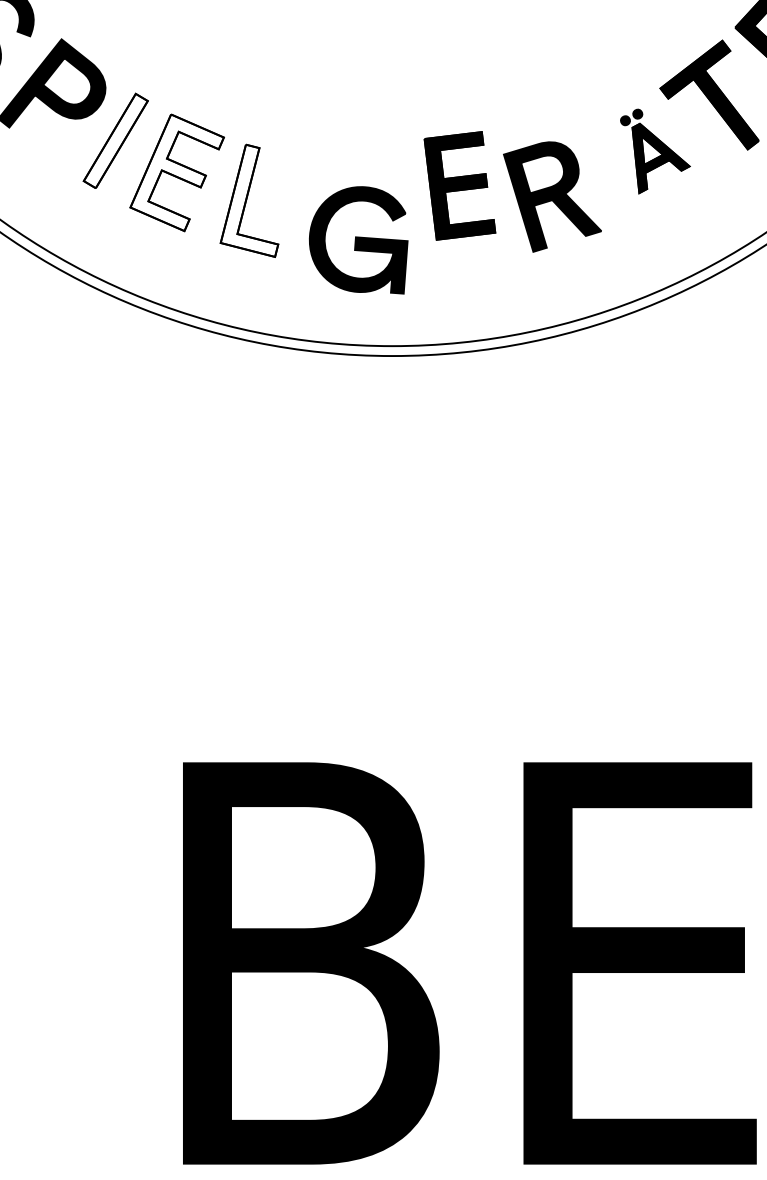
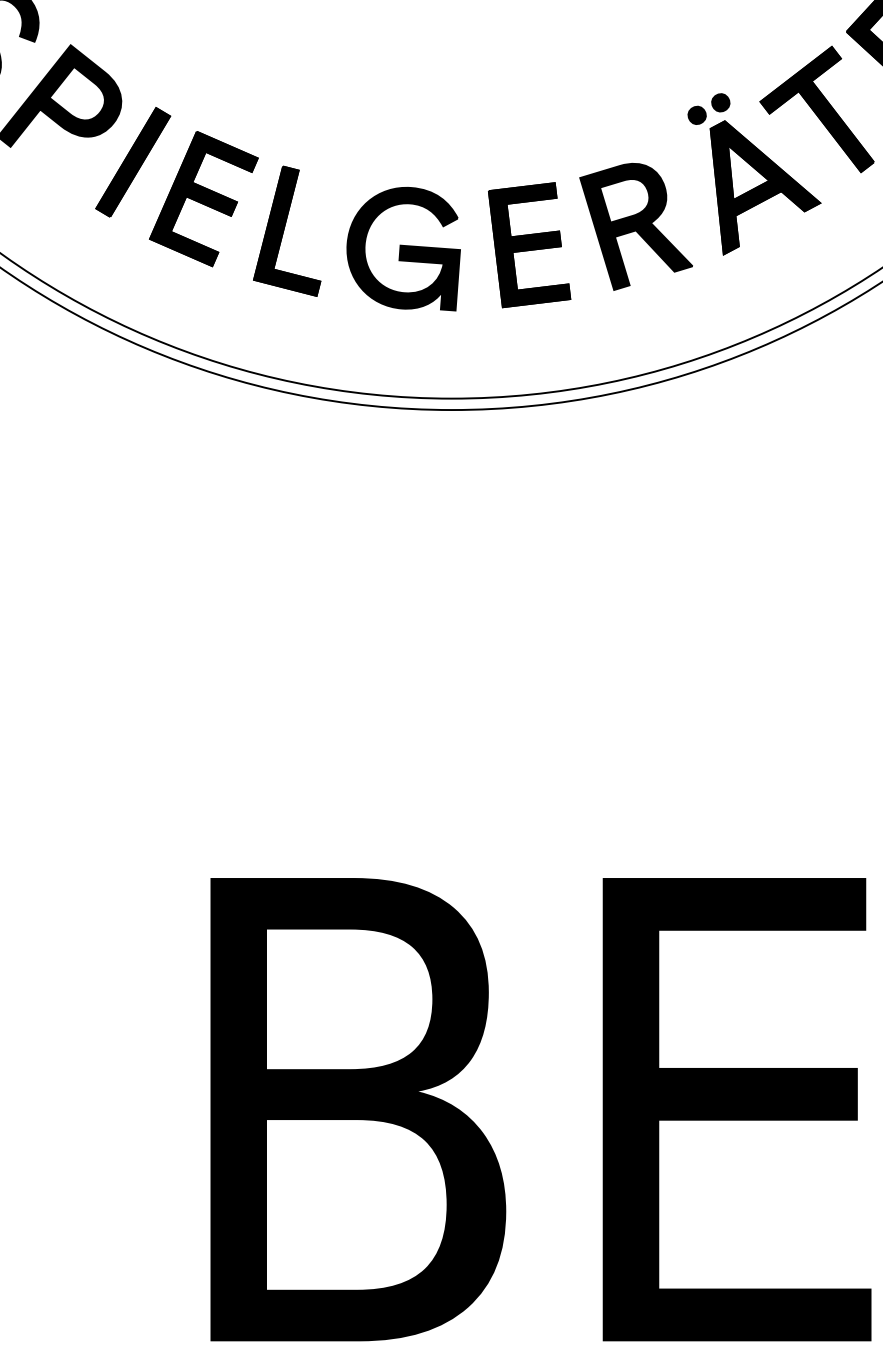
fill: (115, 140) -> (132, 161), added
part: (655, 151) -> (754, 174), size x1.67
fill: (176, 172) -> (203, 198), added
part: (459, 185) -> (529, 244), moved
fill: (249, 200) -> (287, 230), added
part: (358, 240) -> (403, 249), moved

